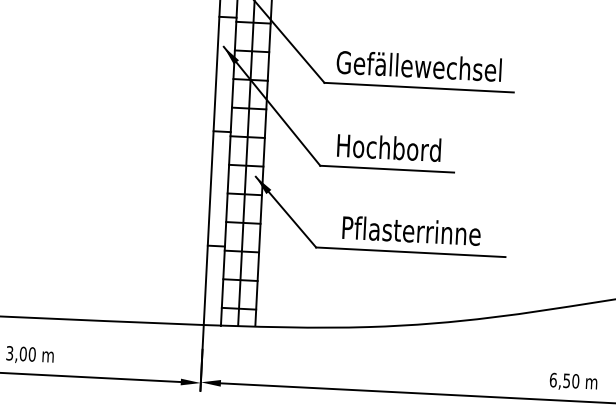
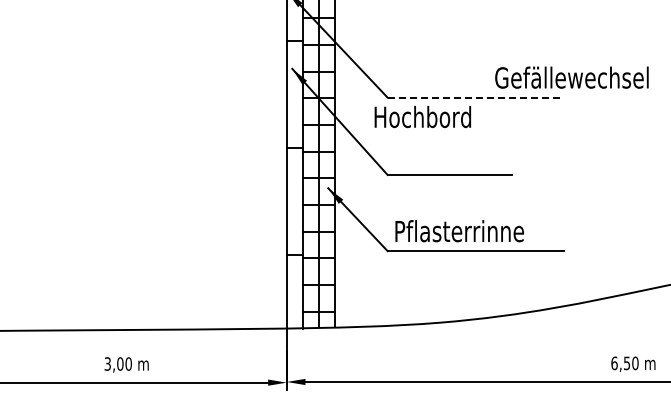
text: (418, 65) -> (571, 77), moved
line: (419, 87) -> (476, 97), solid -> dashed
text: (388, 147) -> (422, 116), moved
text: (411, 231) -> (459, 231), moved

